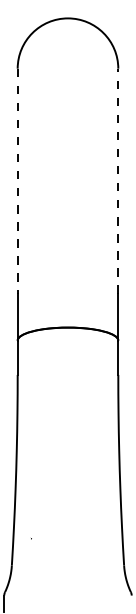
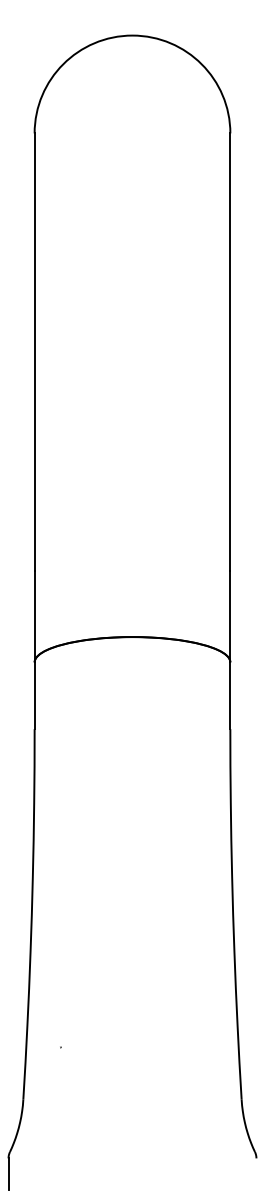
line: (118, 180) -> (230, 350), dashed -> solid
line: (17, 181) -> (34, 352), dashed -> solid

